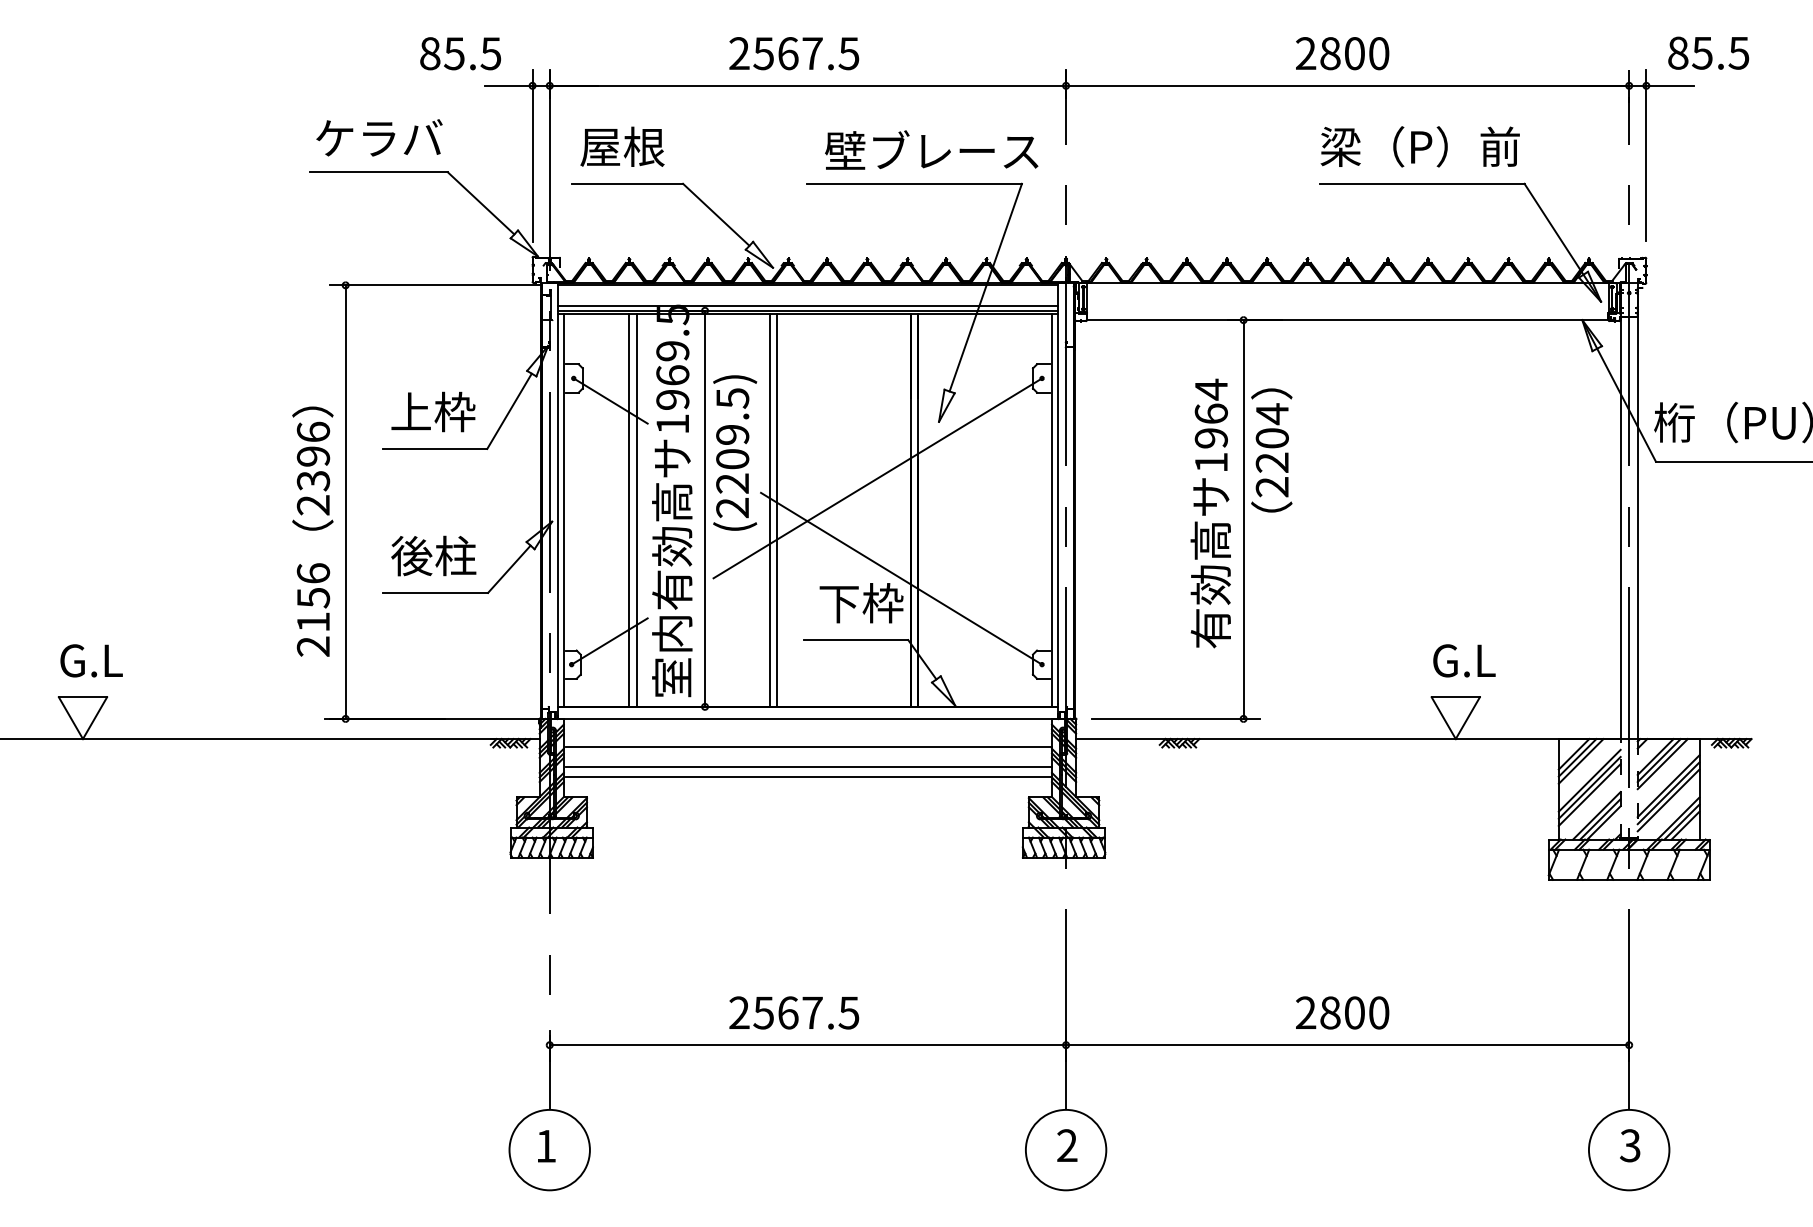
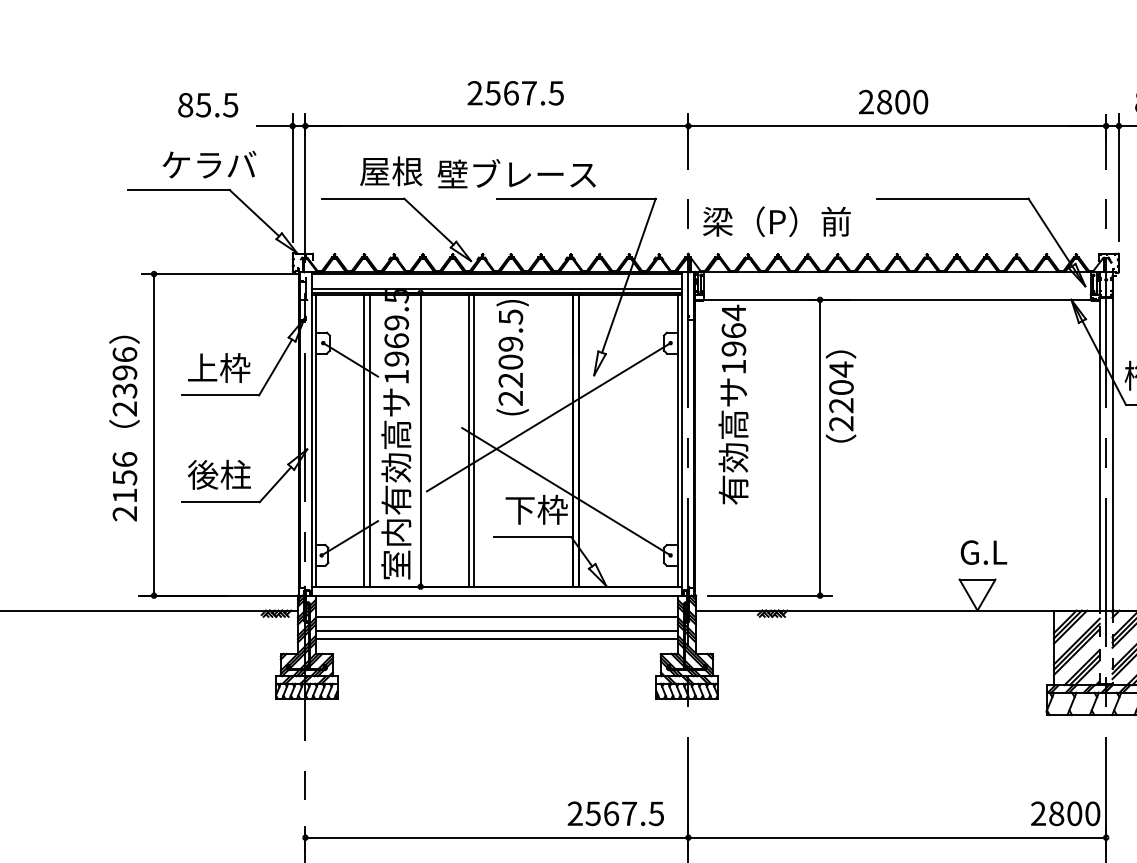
text: (460, 53) -> (208, 105), moved
text: (794, 53) -> (515, 93), moved
text: (379, 137) -> (209, 164), moved
text: (622, 146) -> (391, 171), moved
text: (1419, 146) -> (776, 221), moved
text: (931, 149) -> (516, 173), moved
text: (735, 452) -> (512, 357), moved
text: (1210, 513) -> (733, 404), moved
text: (312, 531) -> (124, 428), moved
text: (794, 1012) -> (616, 813), moved
text: (1342, 1012) -> (1065, 813), moved

